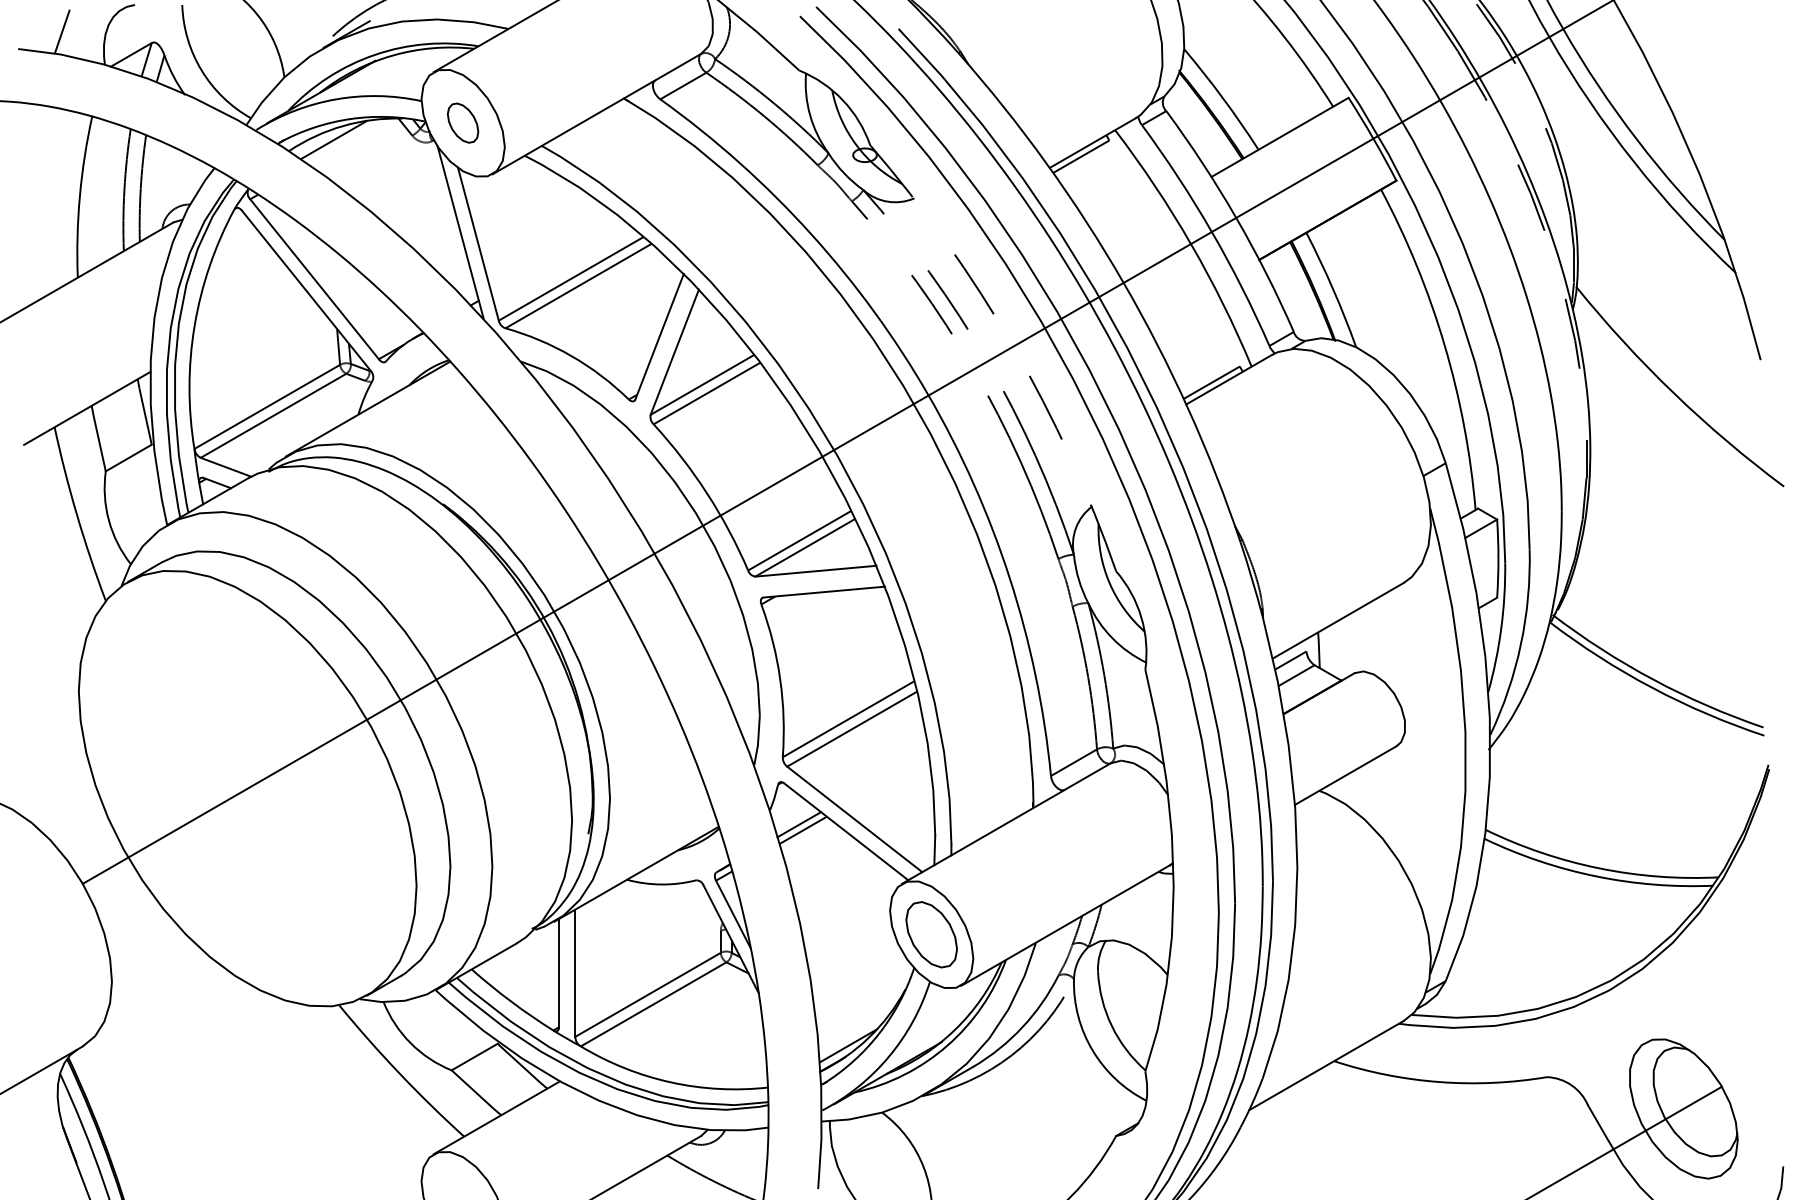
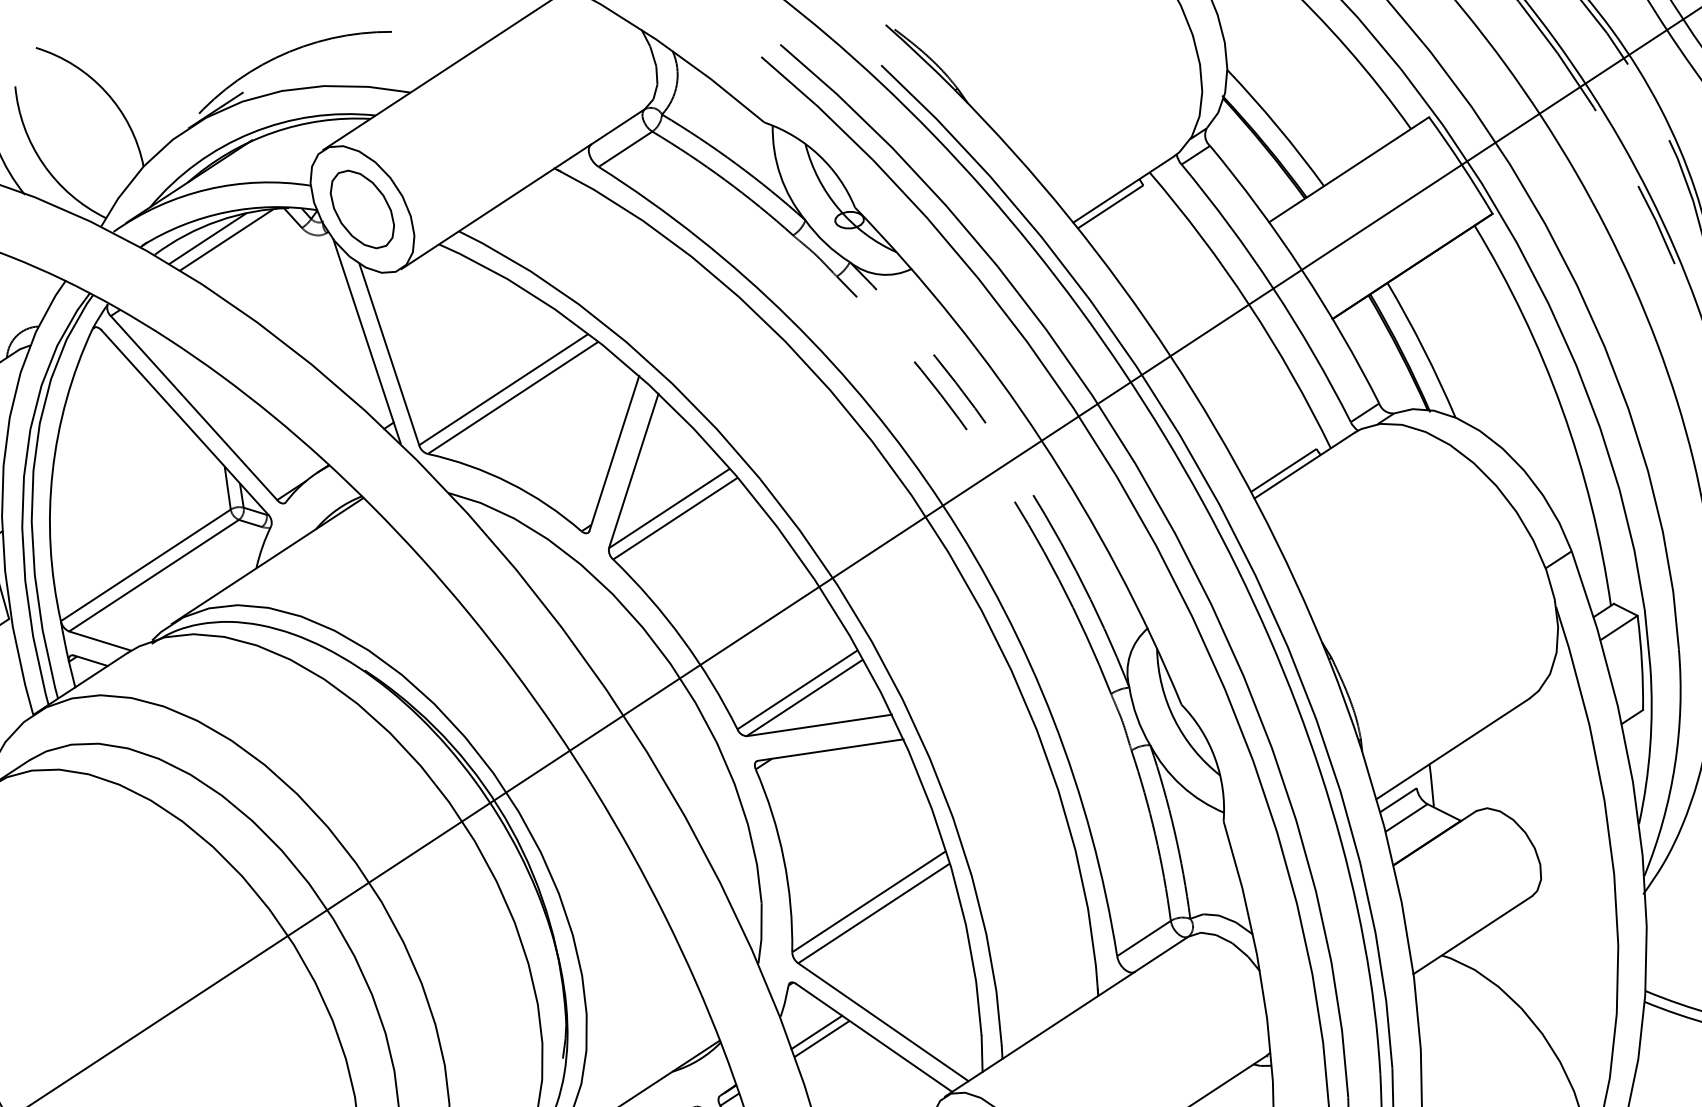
part: (462, 122) -> (361, 208), size x1.67
line: (349, 141) -> (226, 239), added
arc: (1013, 346) -> (1042, 440), dashed -> solid

